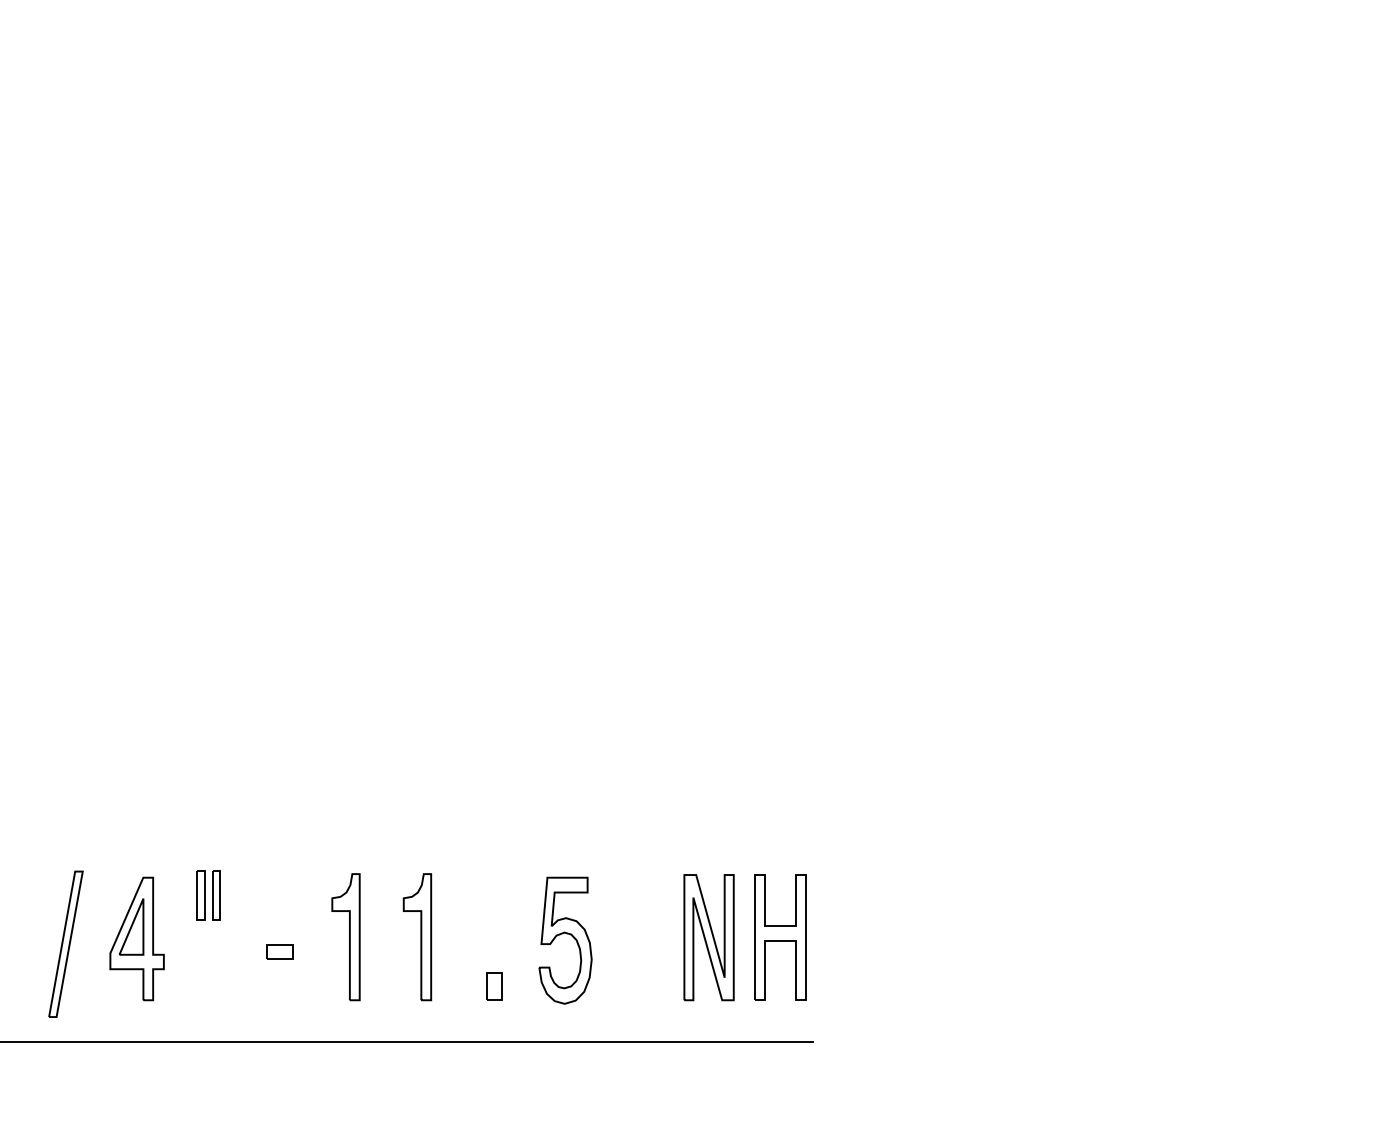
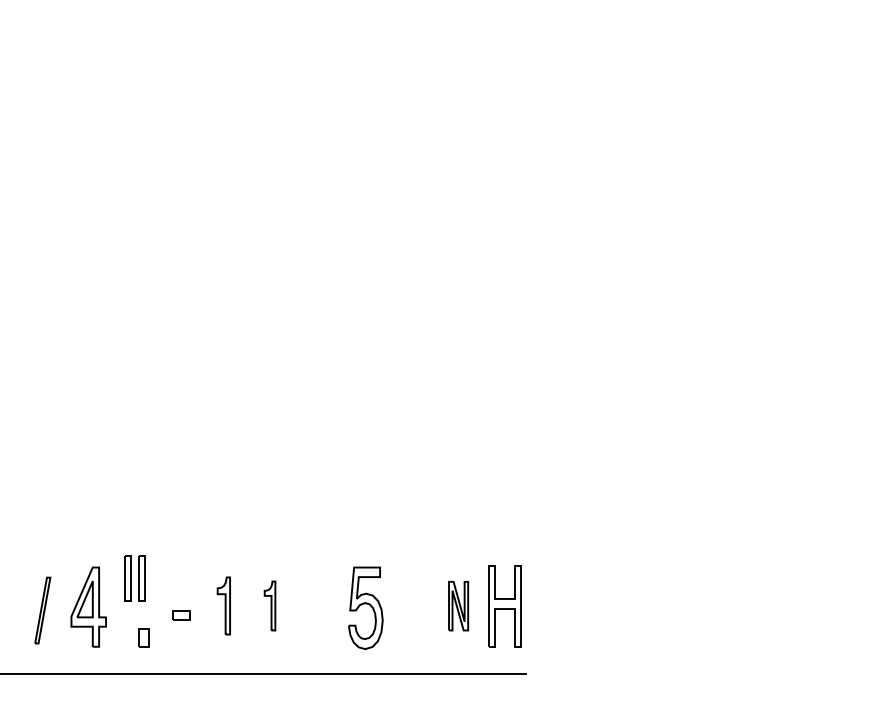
part: (209, 894) -> (135, 578), size x1.4
part: (345, 936) -> (223, 605), size x0.7
part: (416, 936) -> (269, 605), size x0.6
part: (708, 936) -> (458, 605), size x0.6
part: (65, 944) -> (42, 610), size x0.7
part: (493, 985) -> (143, 637), moved

